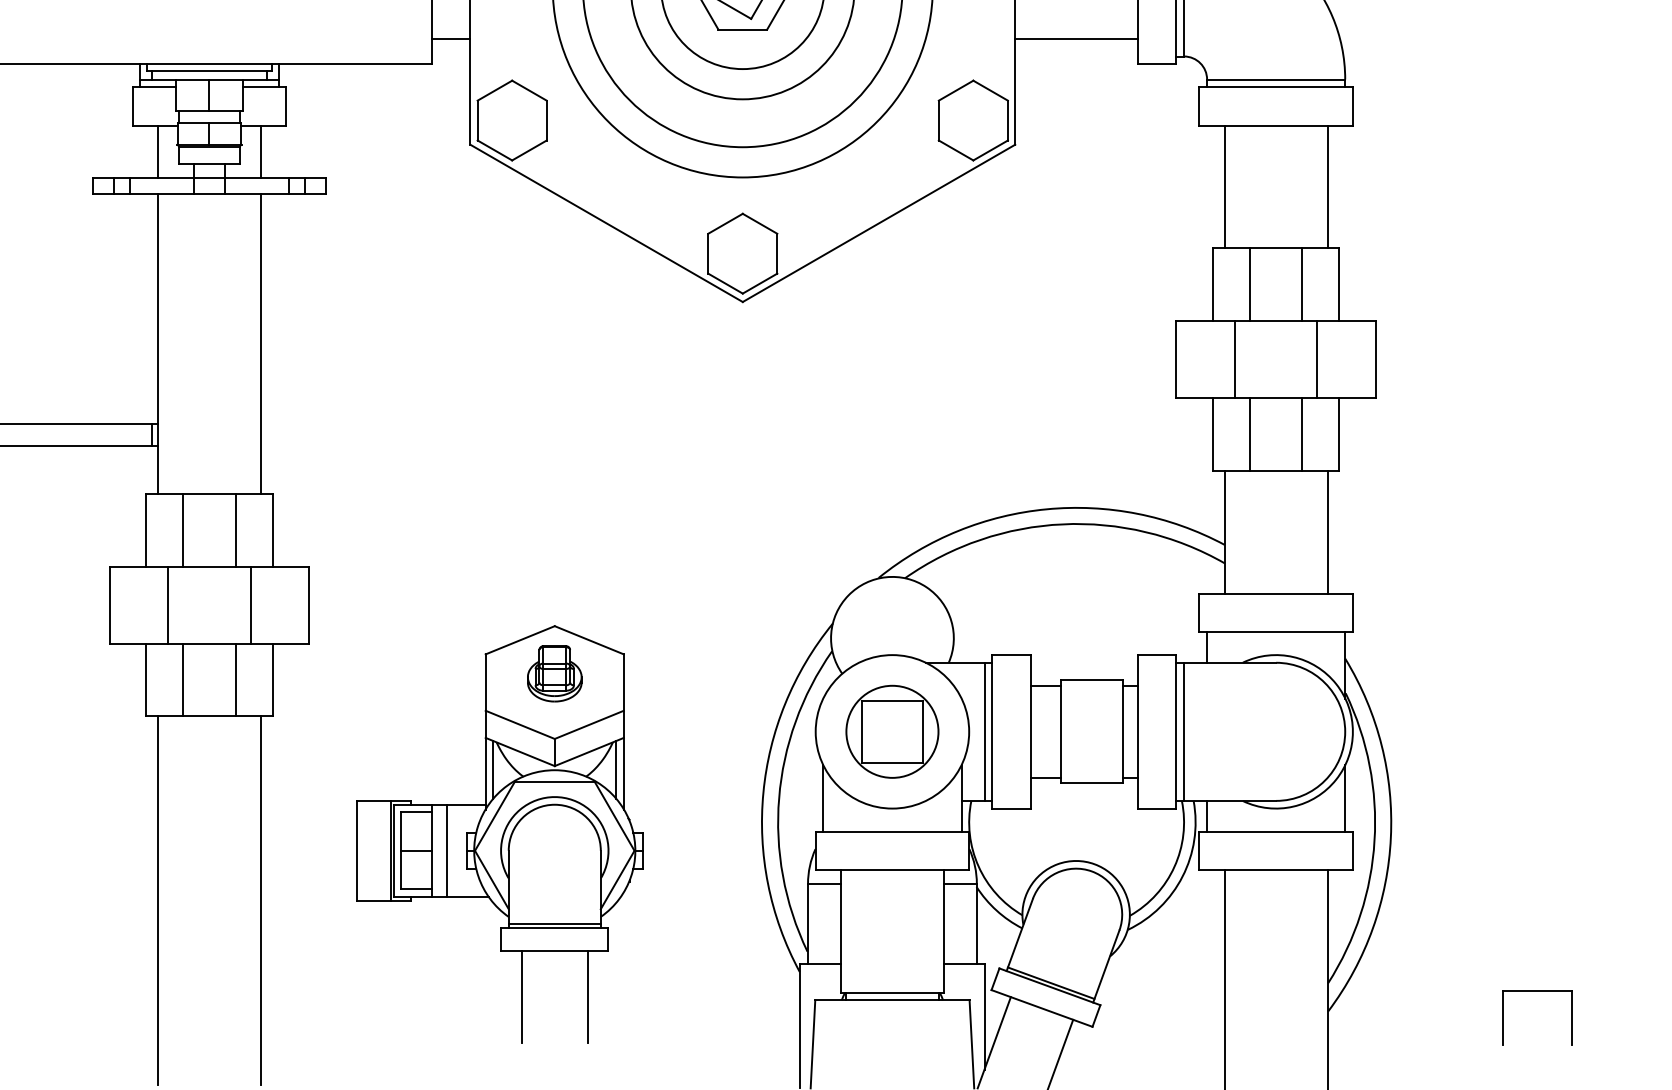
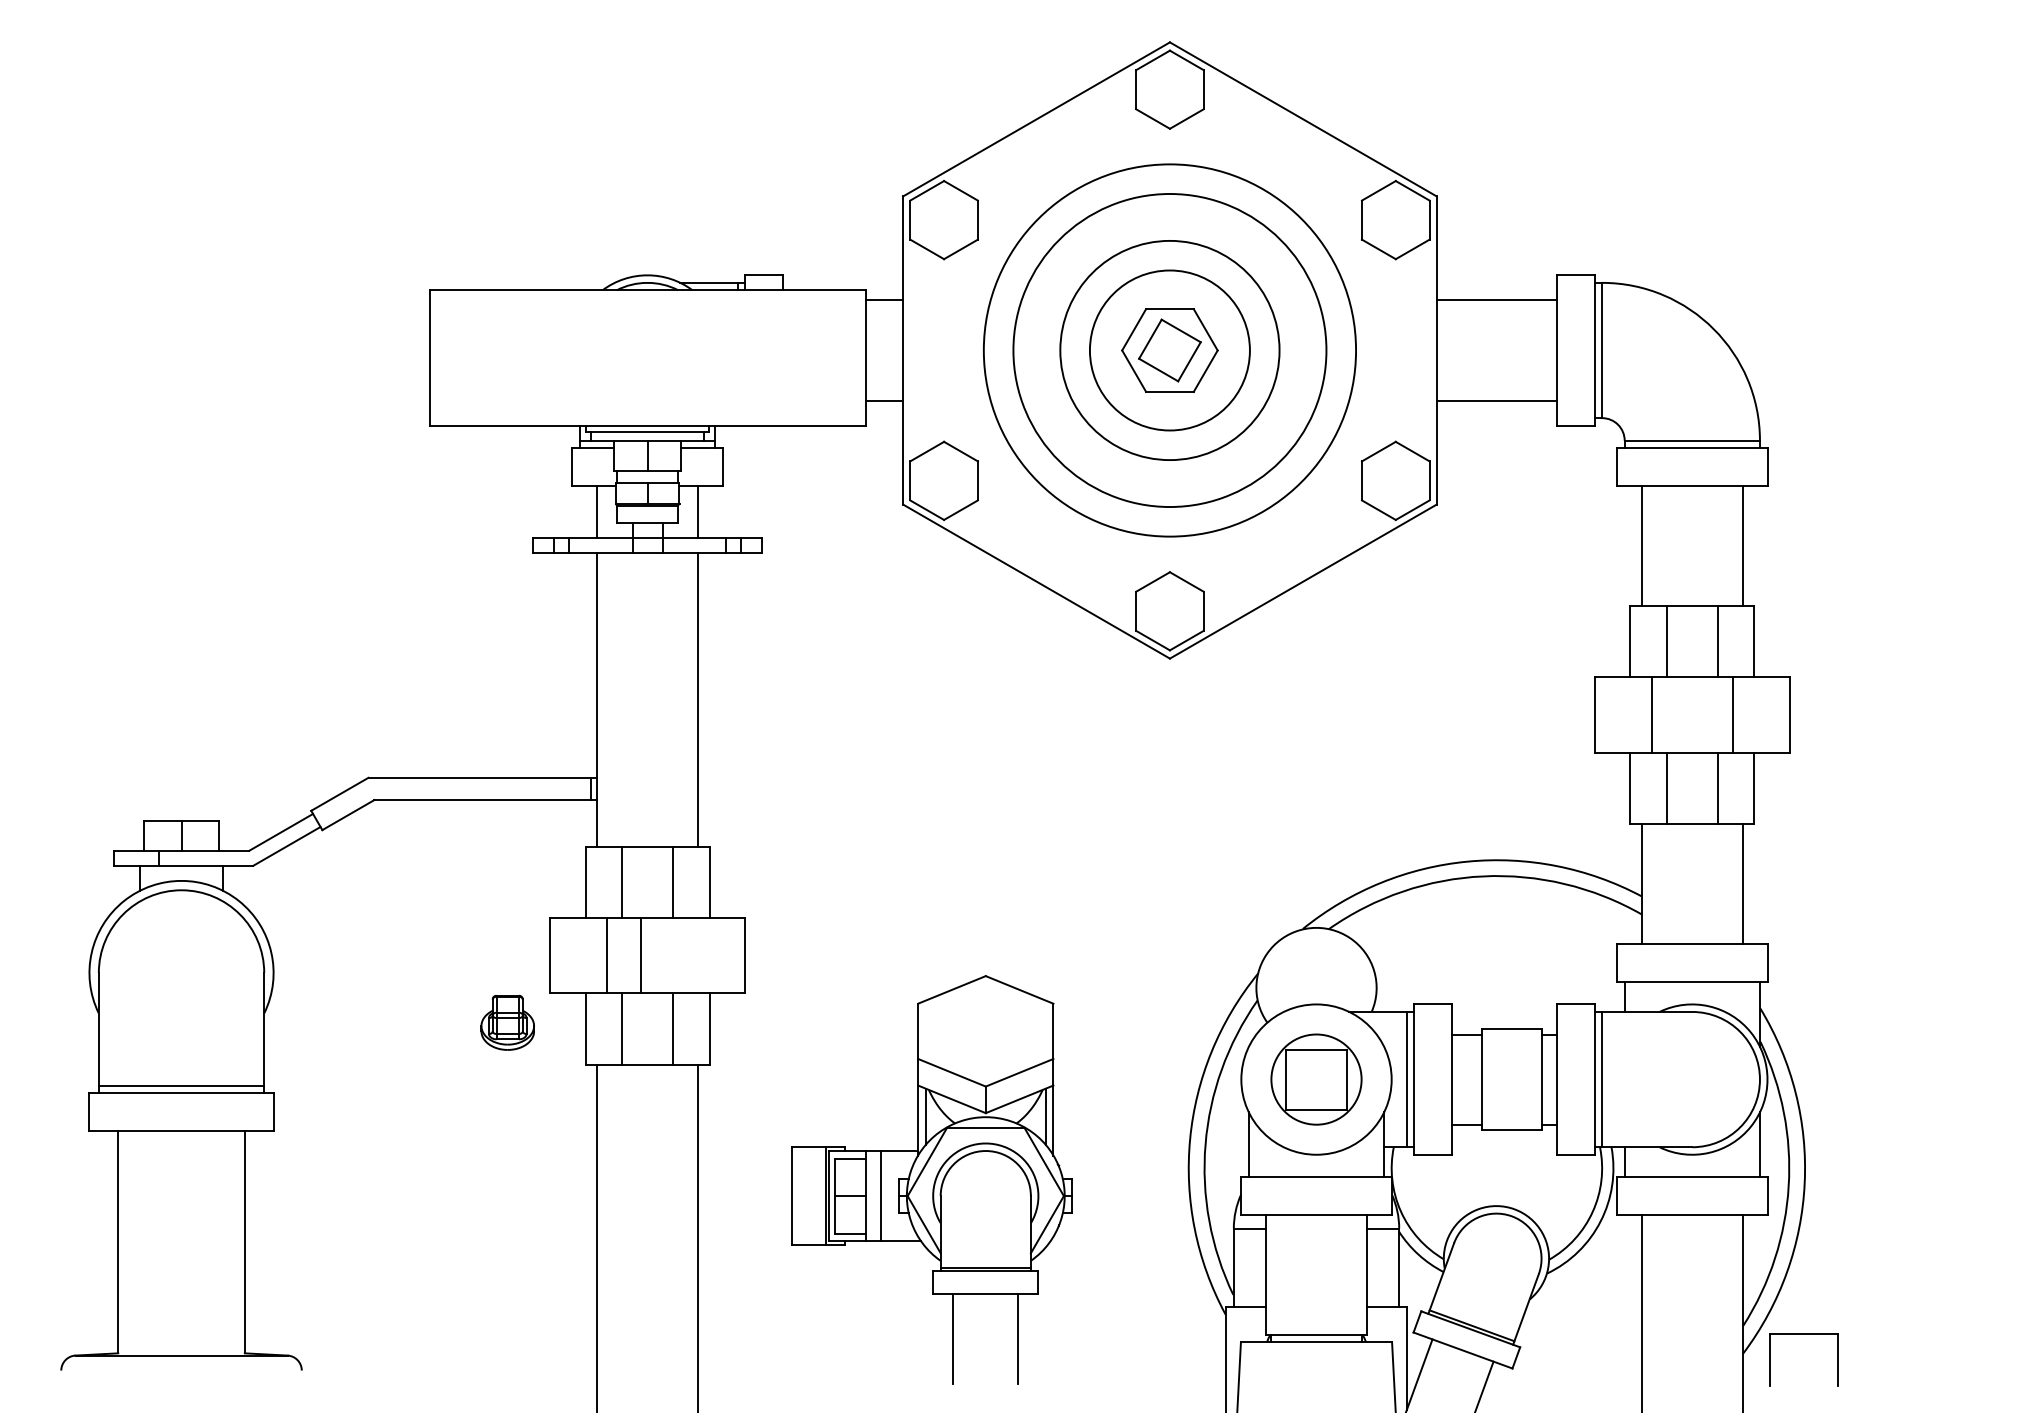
line: (251, 605) -> (641, 955), moved
part: (554, 673) -> (507, 1022), moved
part: (1536, 992) -> (1803, 1334), moved

